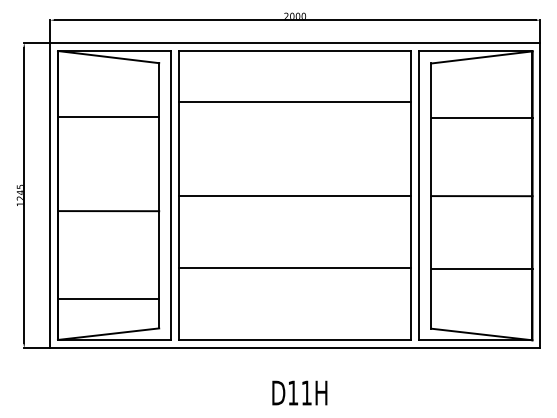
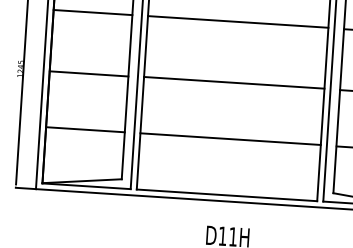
line: (295, 102) -> (238, 22), moved
line: (108, 211) -> (88, 74), moved
line: (108, 298) -> (85, 129), moved

